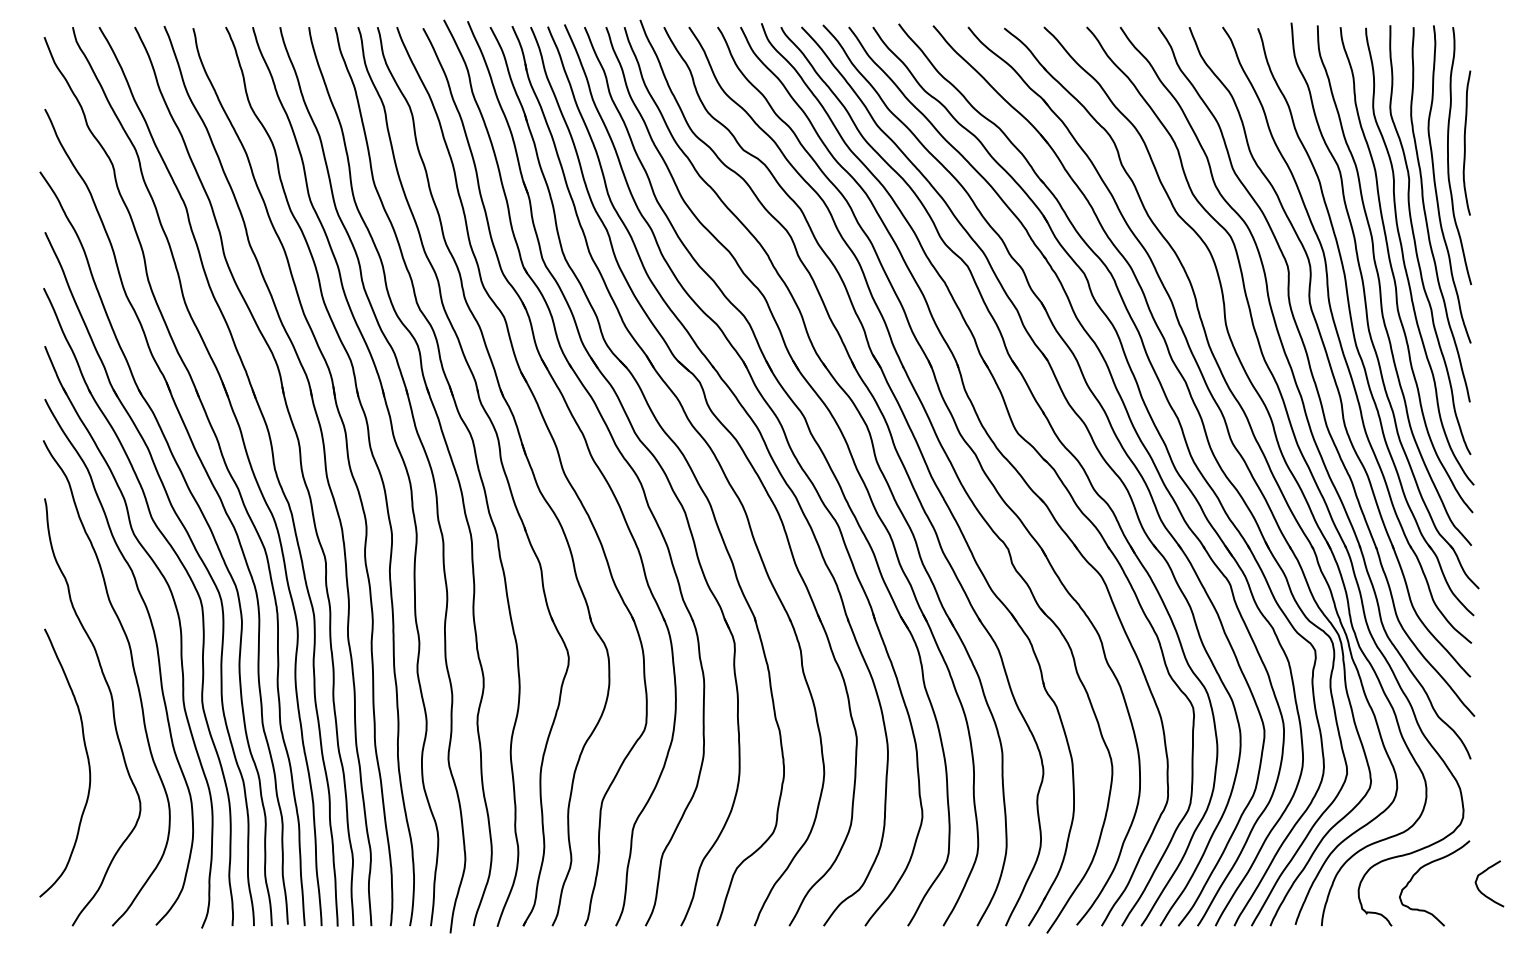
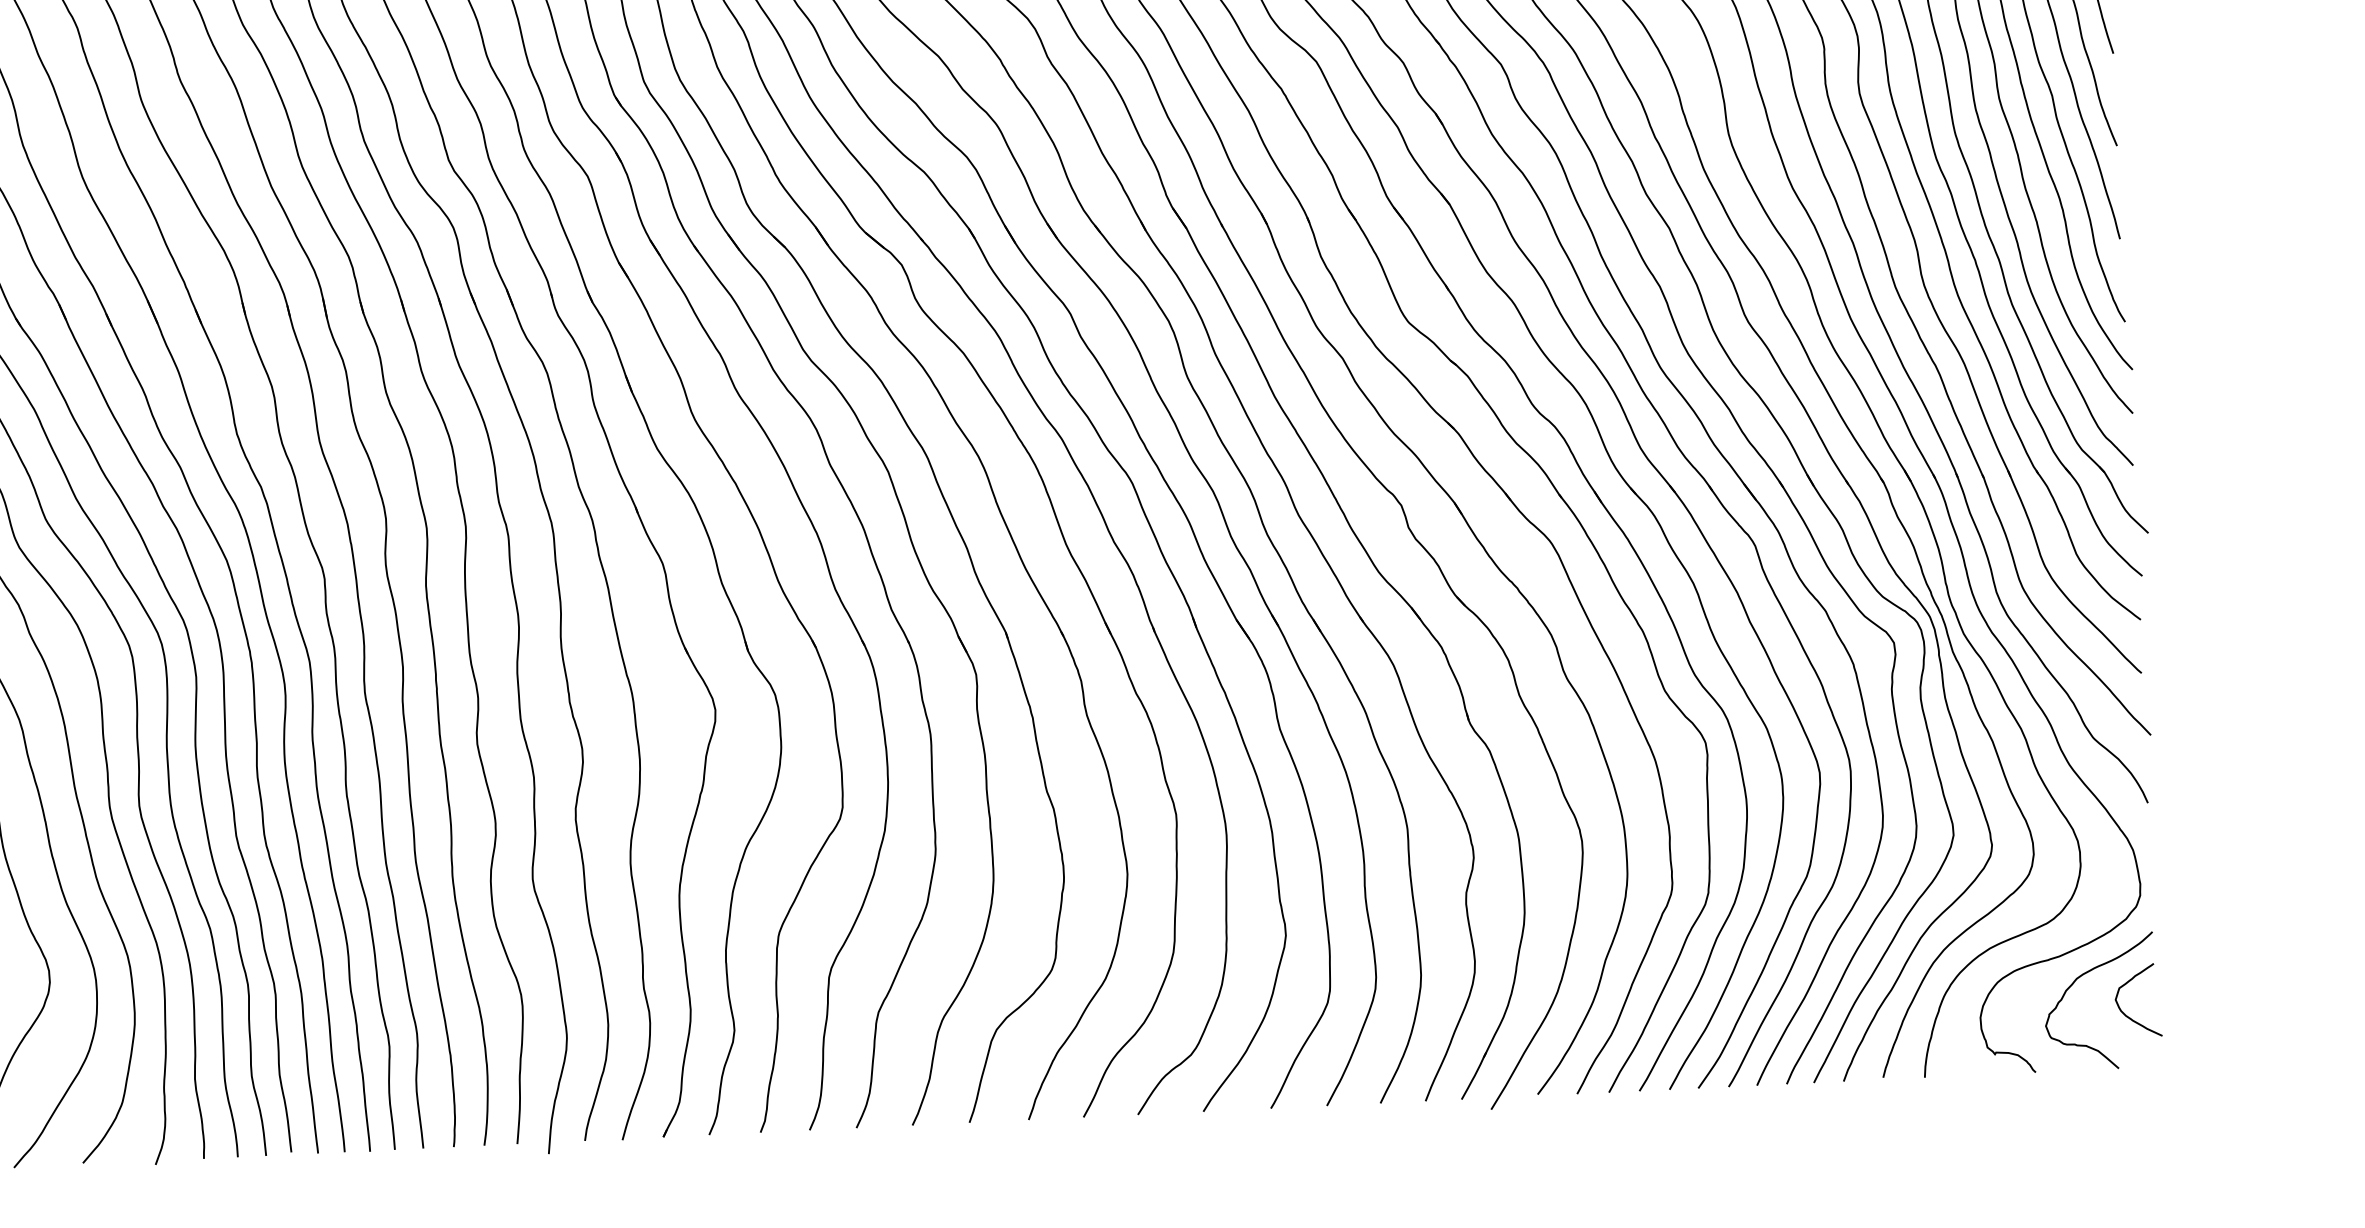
curve: (1481, 891) -> (2125, 1013), moved

